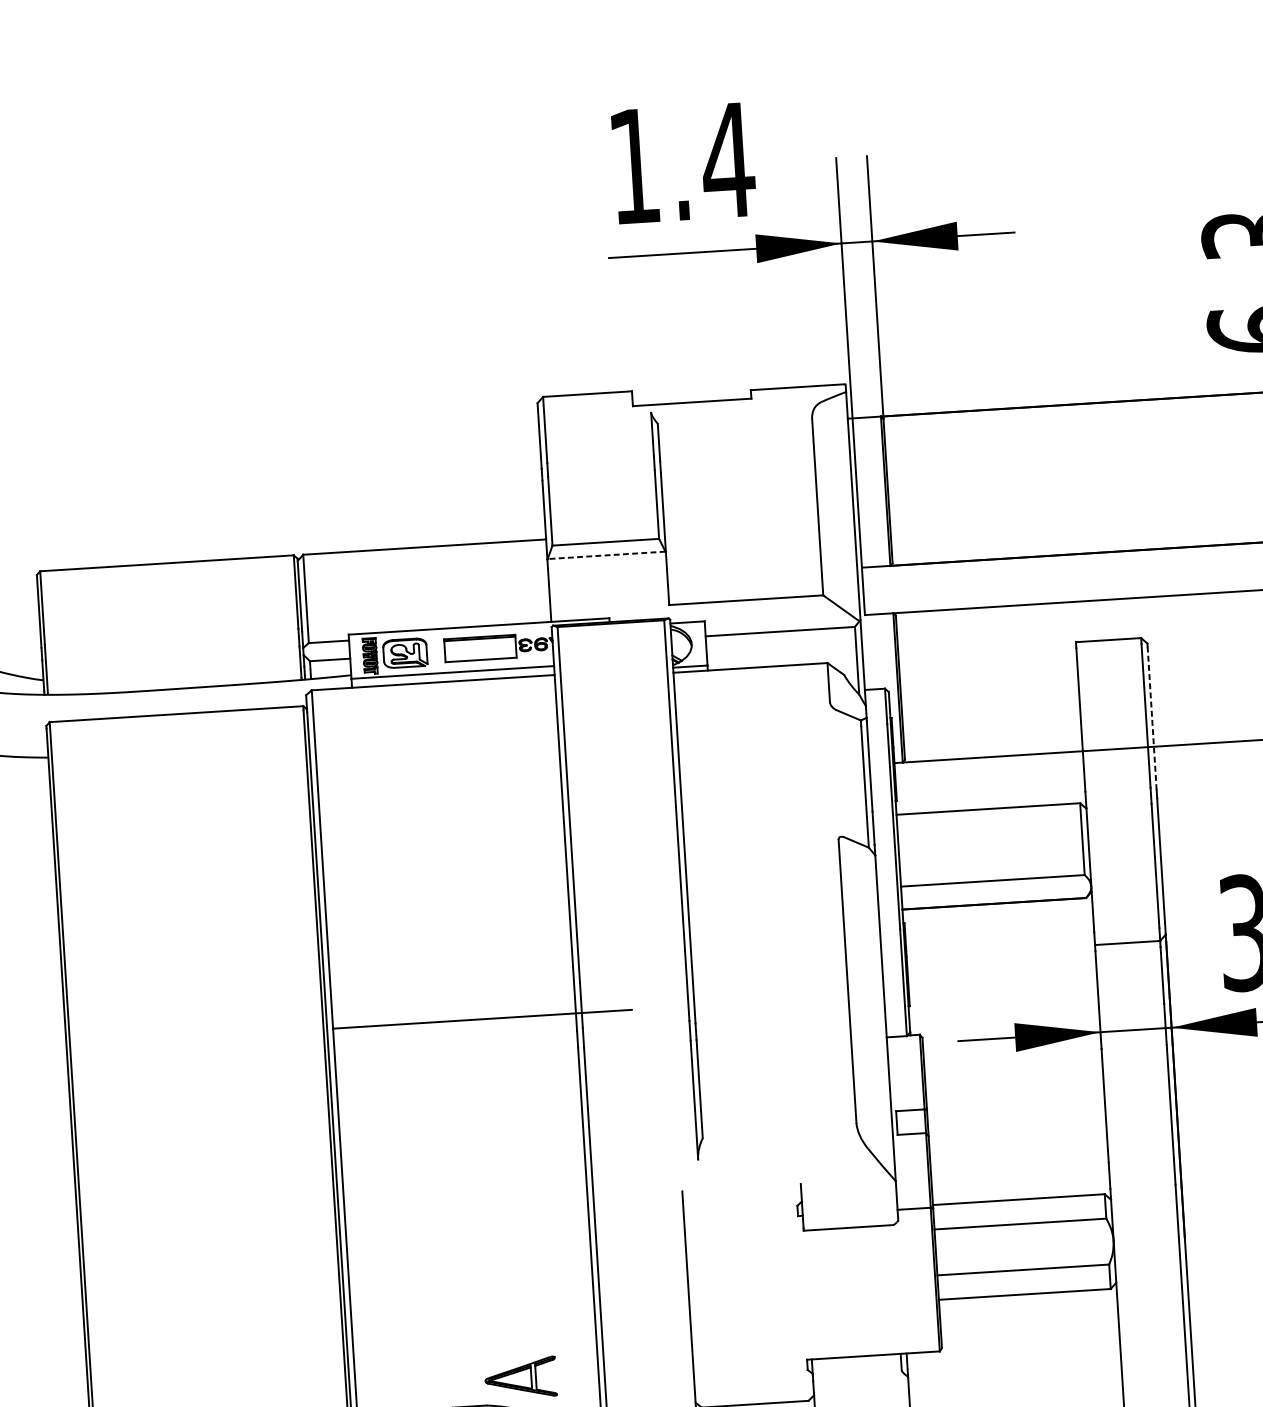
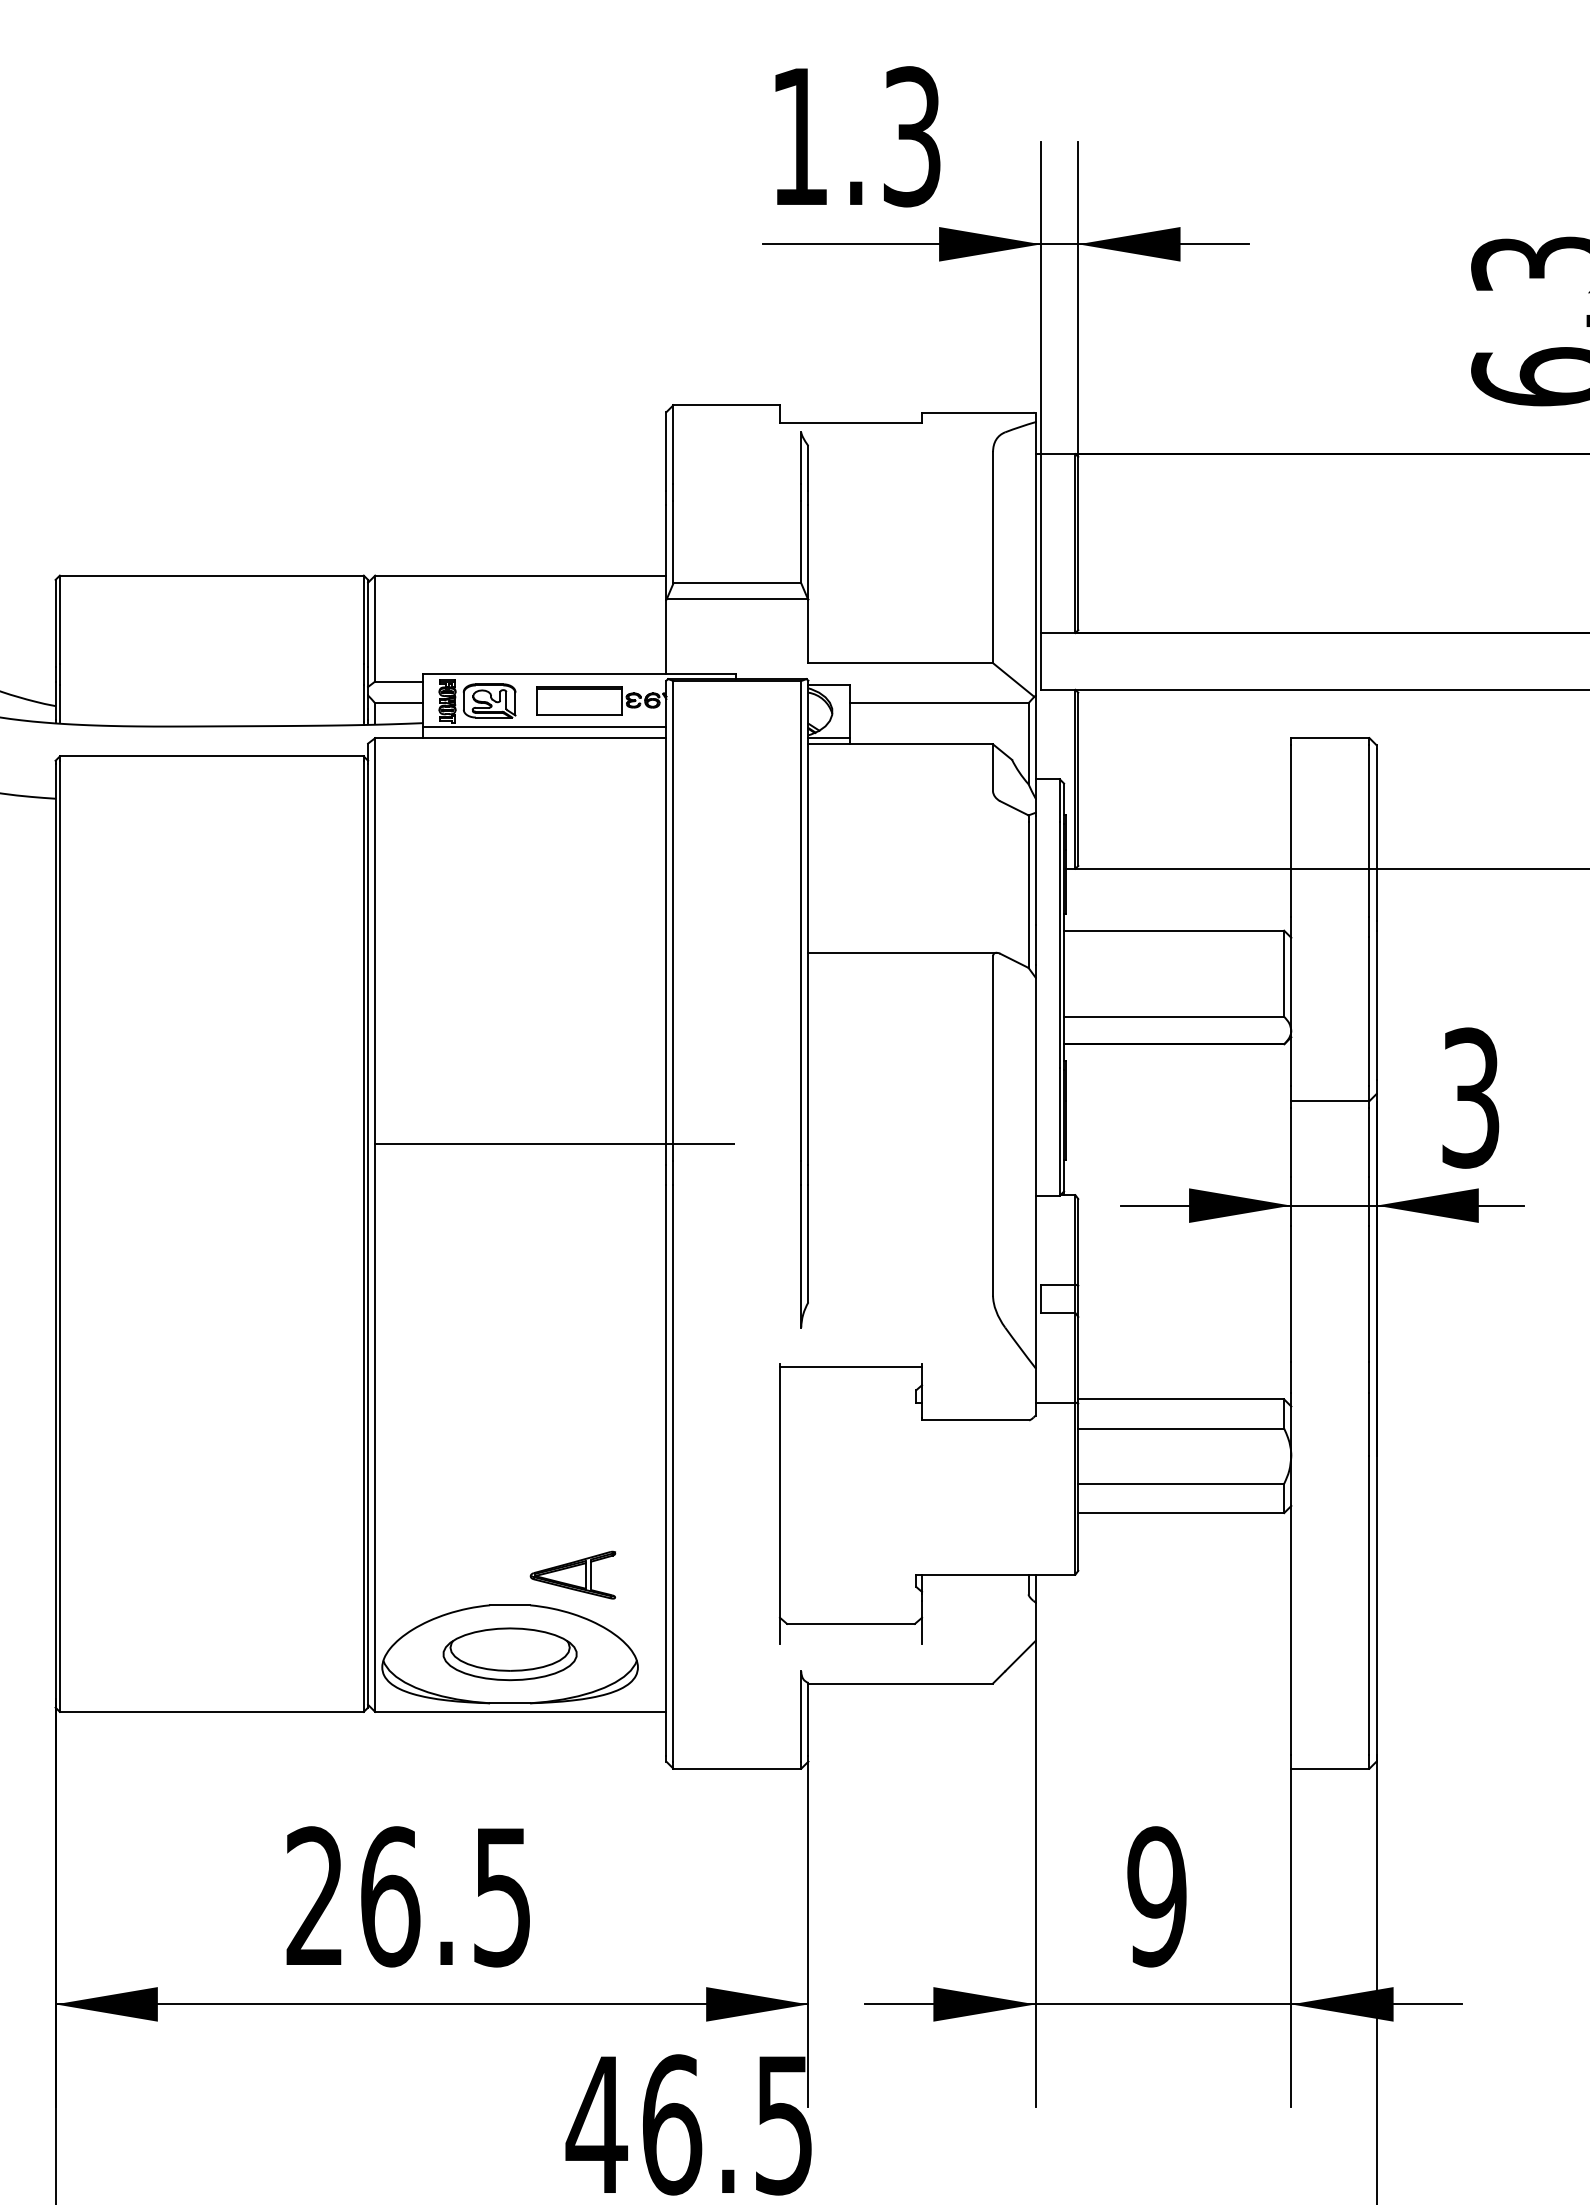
text: (727, 160) -> (911, 136), 1.4 -> 1.3
line: (606, 555) -> (737, 599), dashed -> solid
line: (1152, 718) -> (1376, 835), dashed -> solid
line: (762, 841) -> (902, 952), added
line: (742, 1190) -> (851, 1367), added

